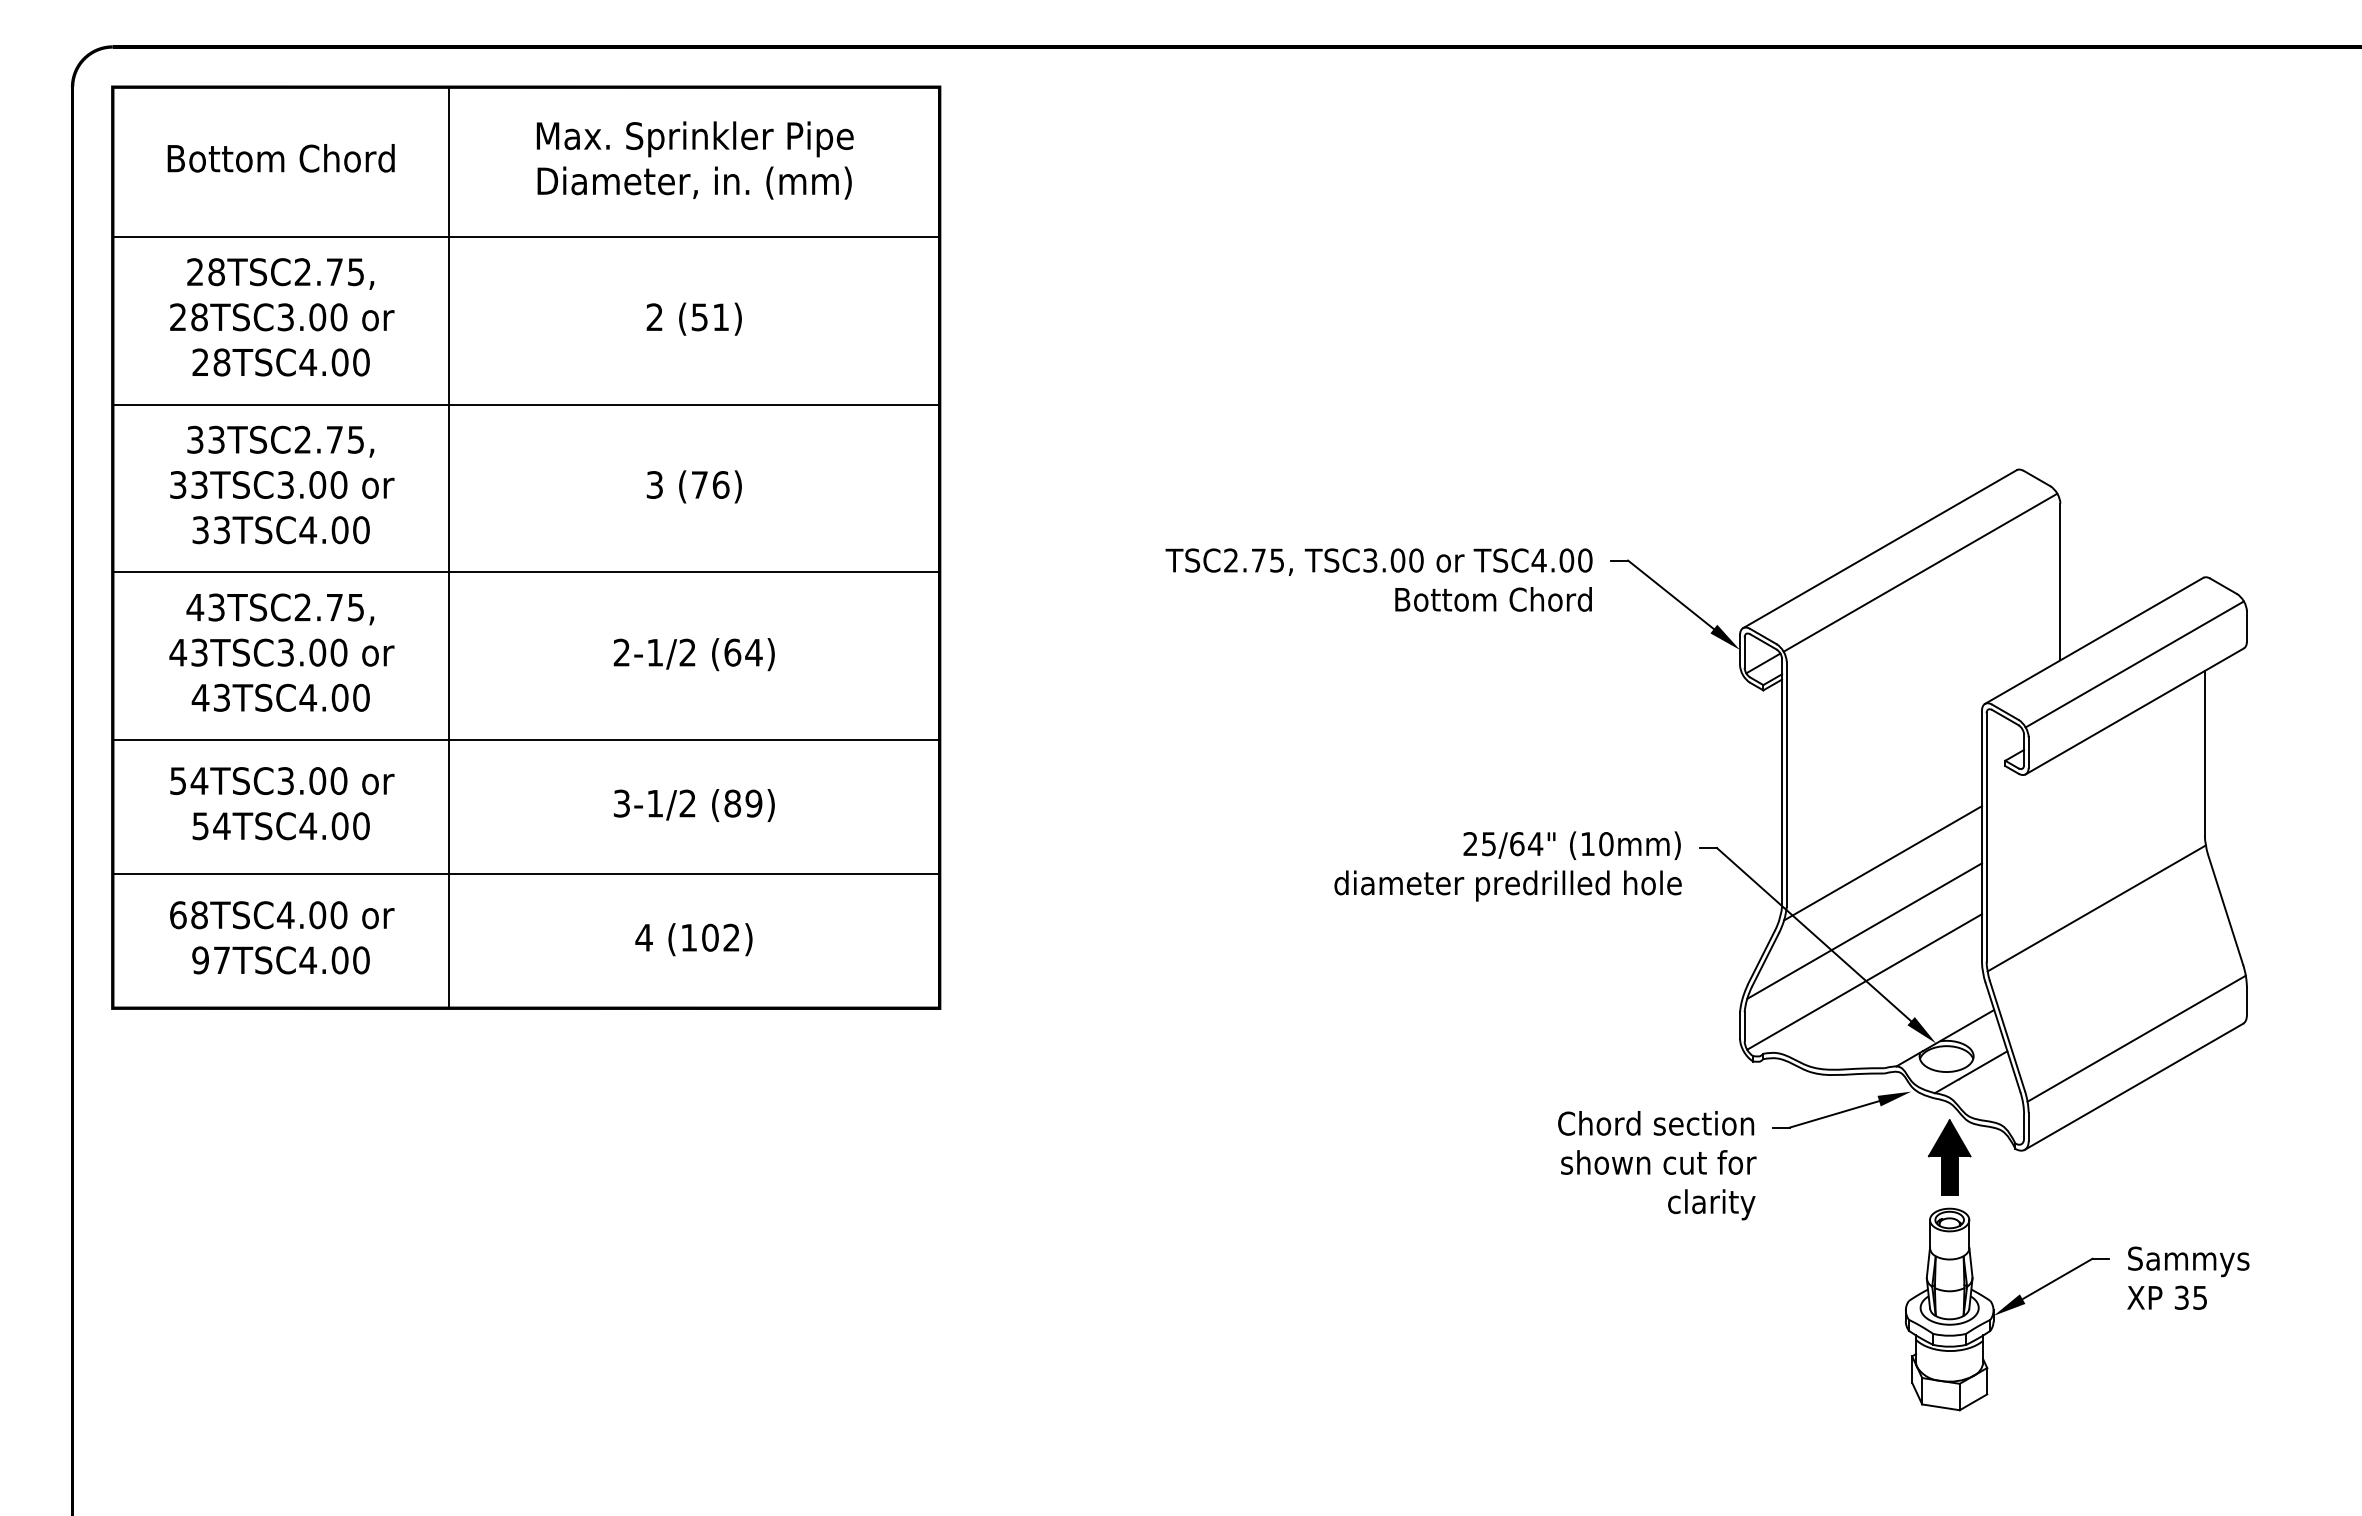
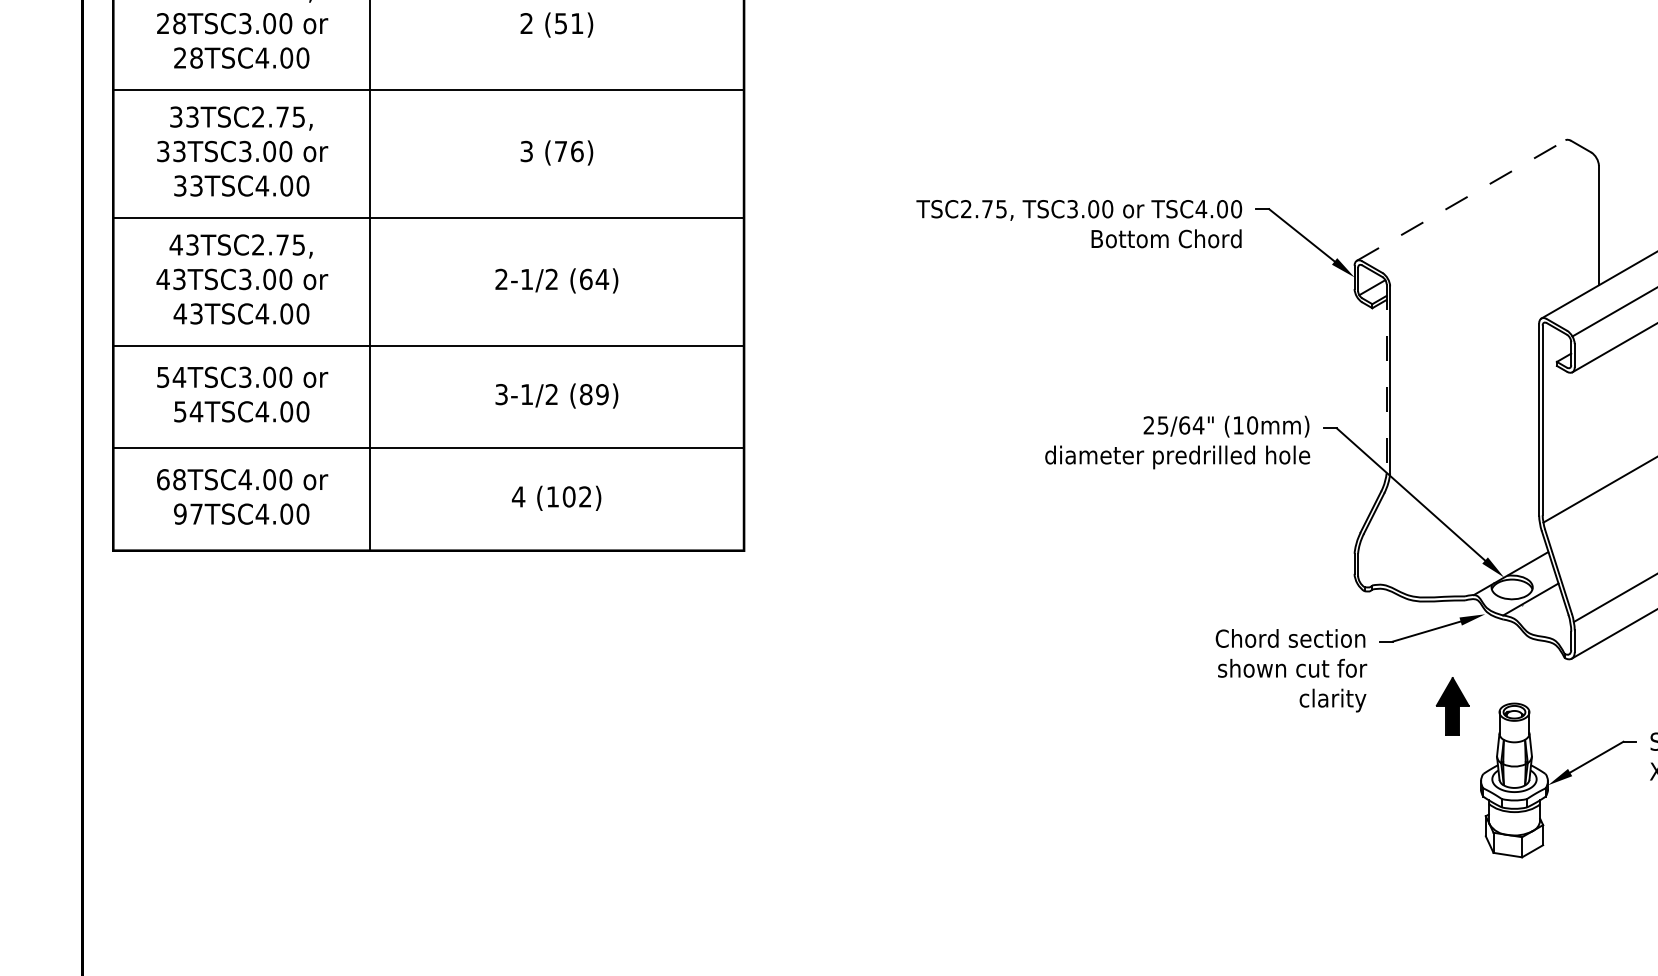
line: (1880, 548) -> (1461, 199), solid -> dashed
line: (1920, 572) -> (1492, 218), removed
line: (1782, 783) -> (1386, 379), solid -> dashed
line: (1883, 863) -> (1464, 440), removed
line: (1864, 930) -> (1449, 491), removed
line: (1864, 981) -> (1449, 530), removed
part: (1949, 1157) -> (1452, 706), moved

